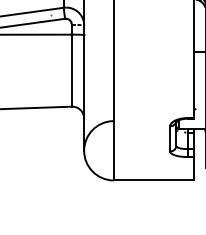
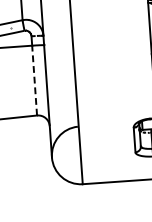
line: (71, 70) -> (34, 80), solid -> dashed

